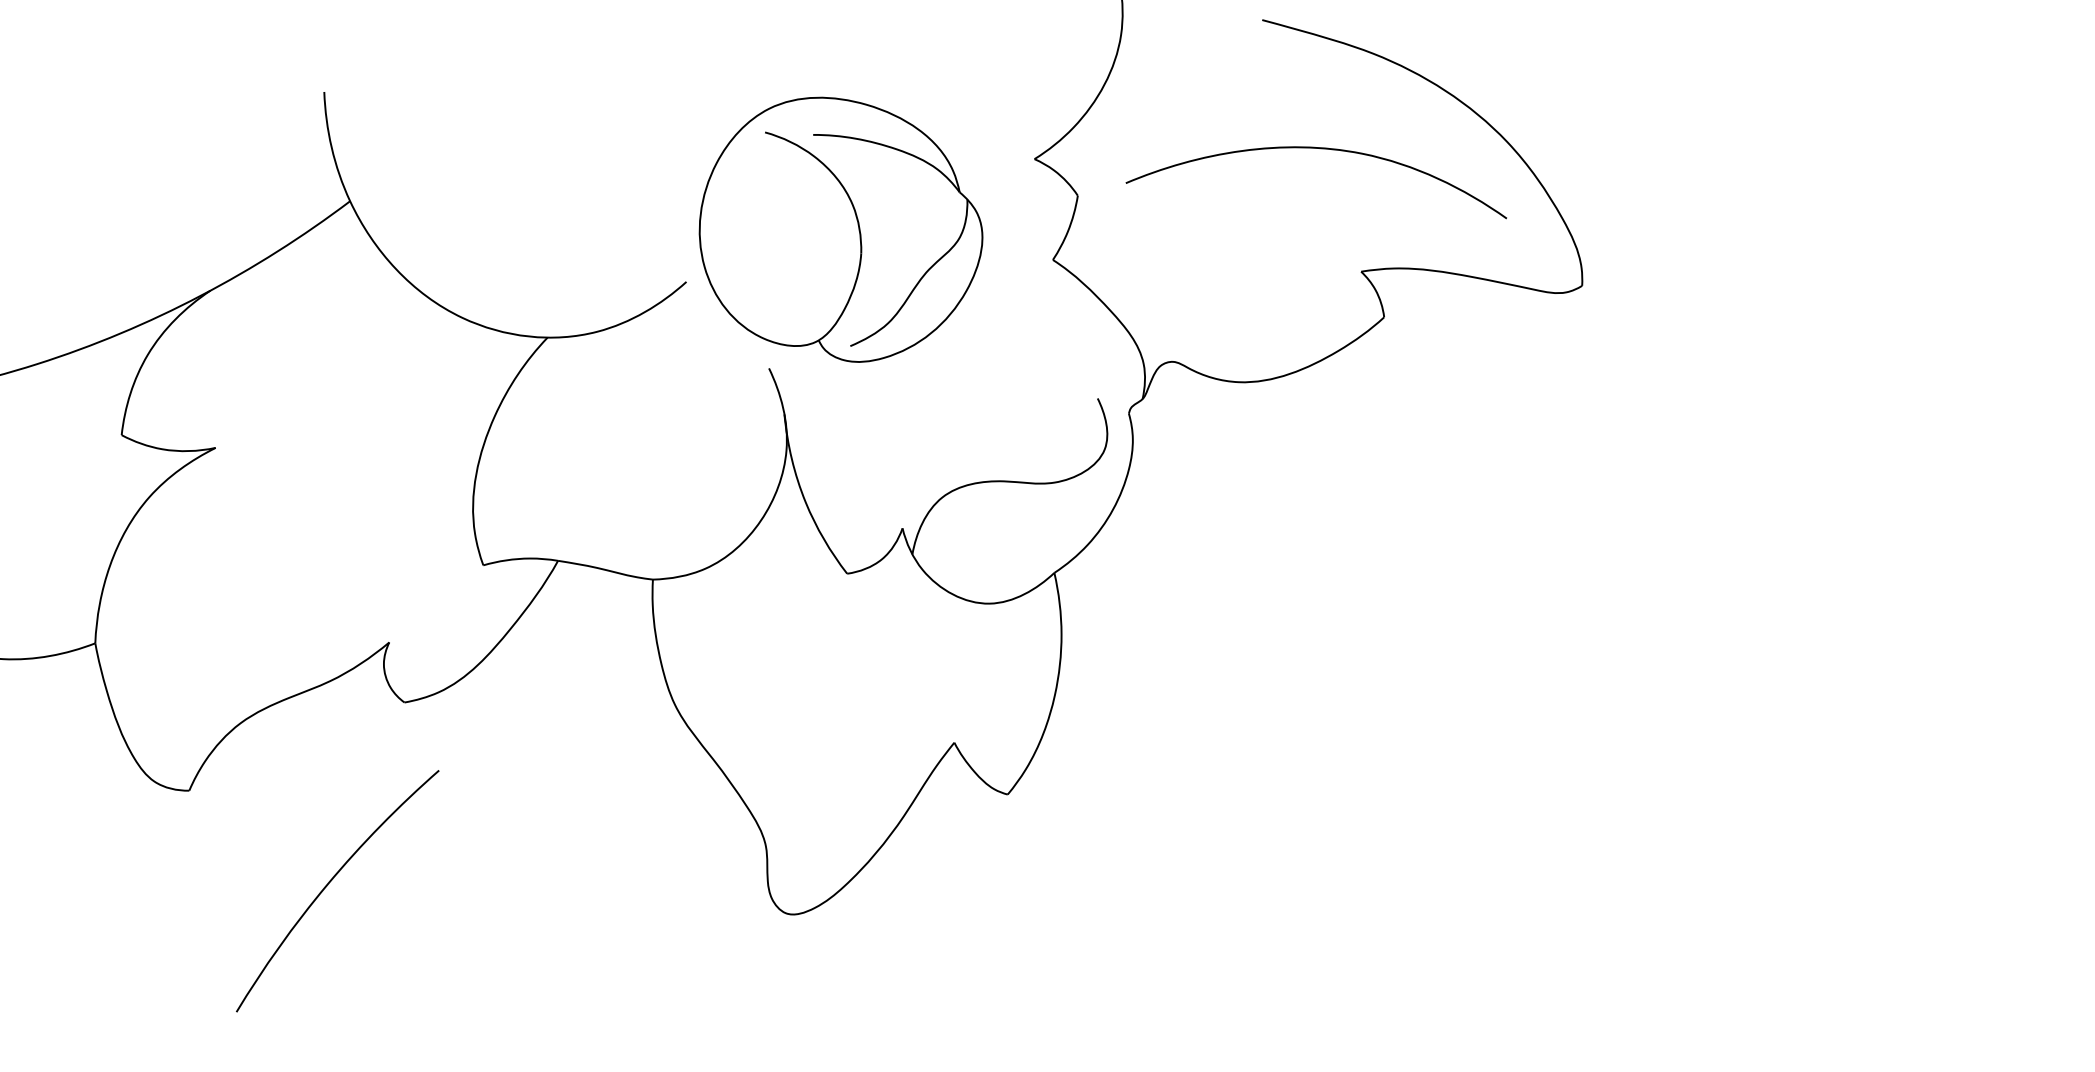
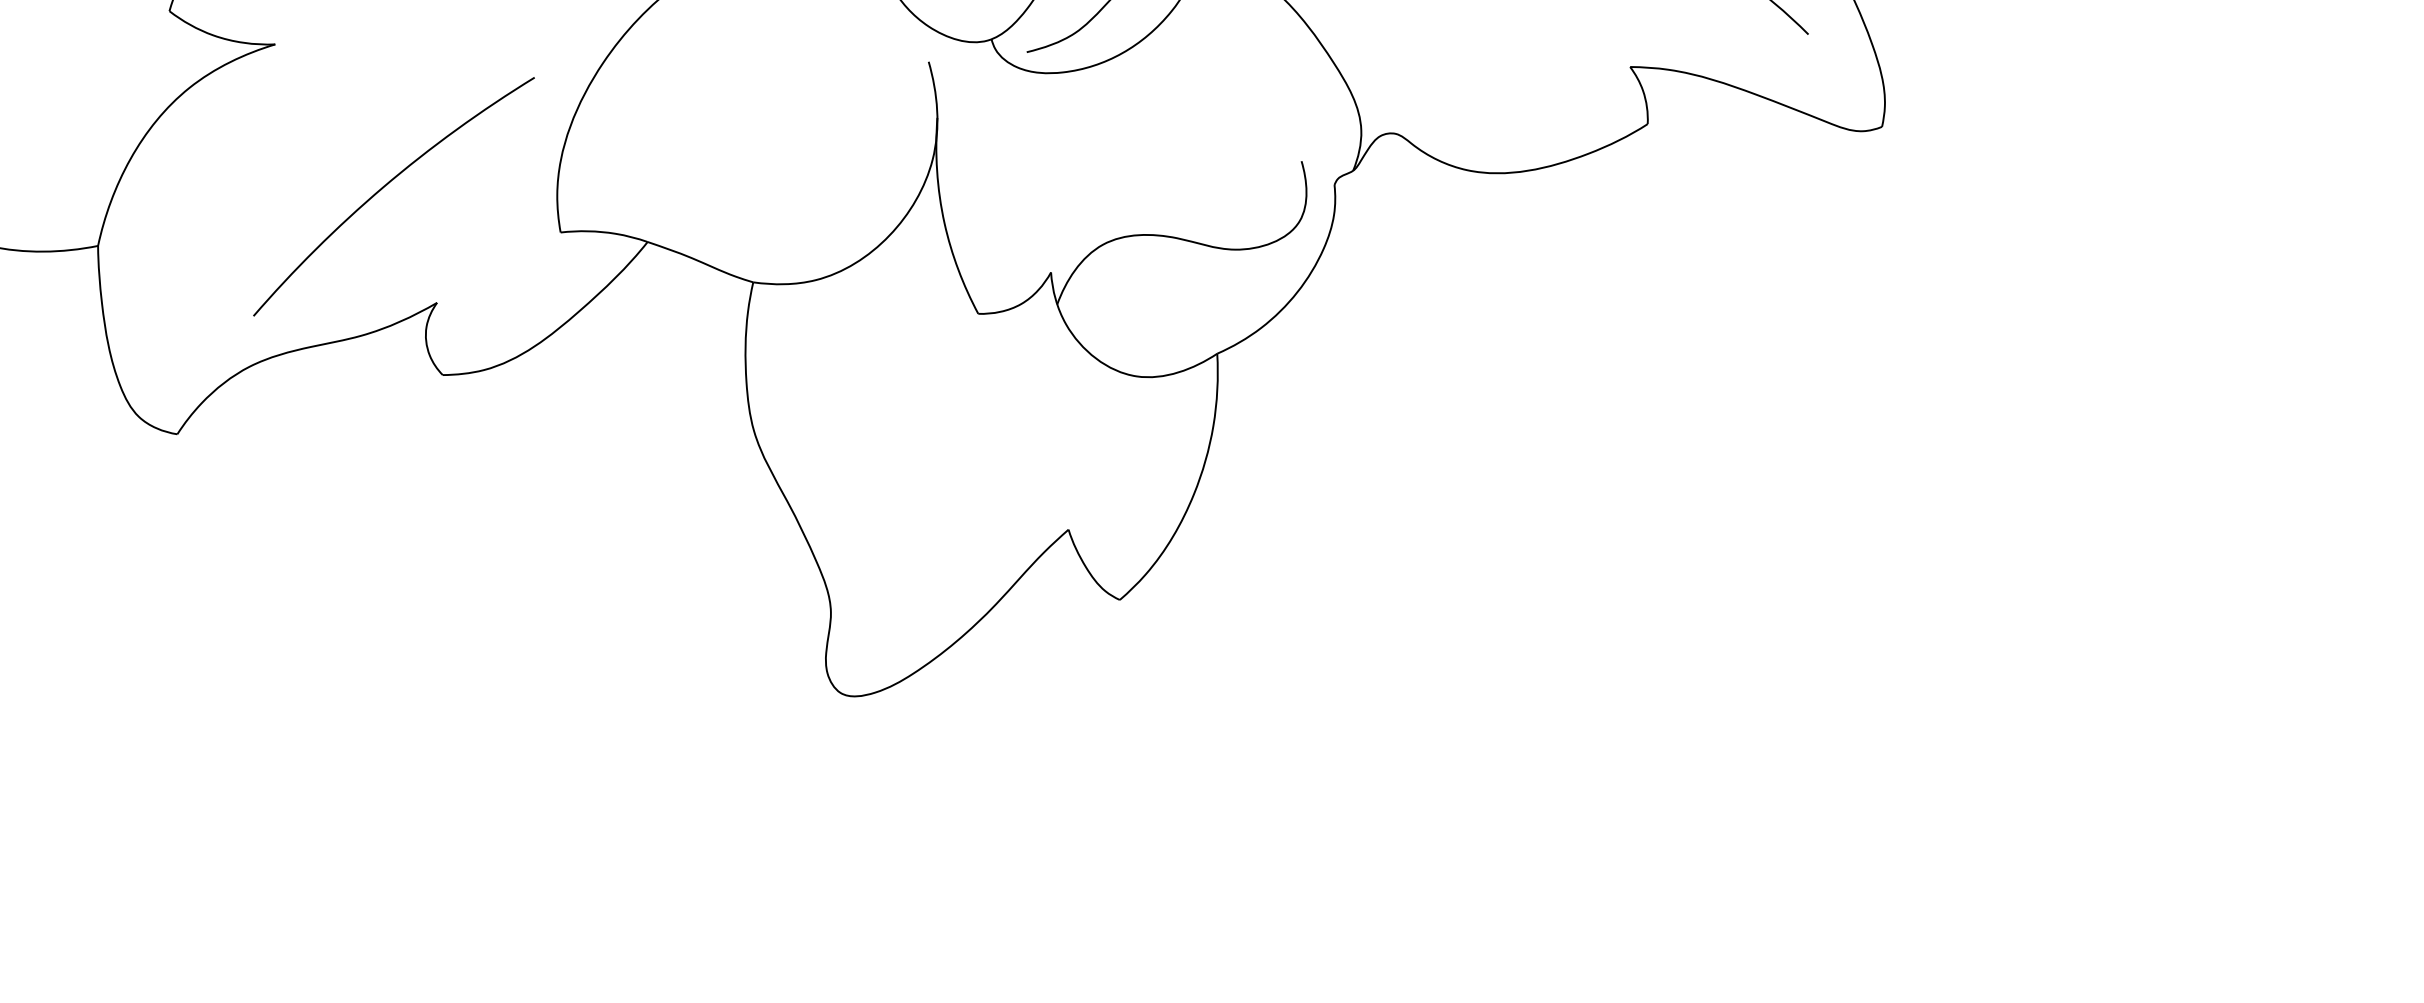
curve: (328, 885) -> (384, 188), moved

